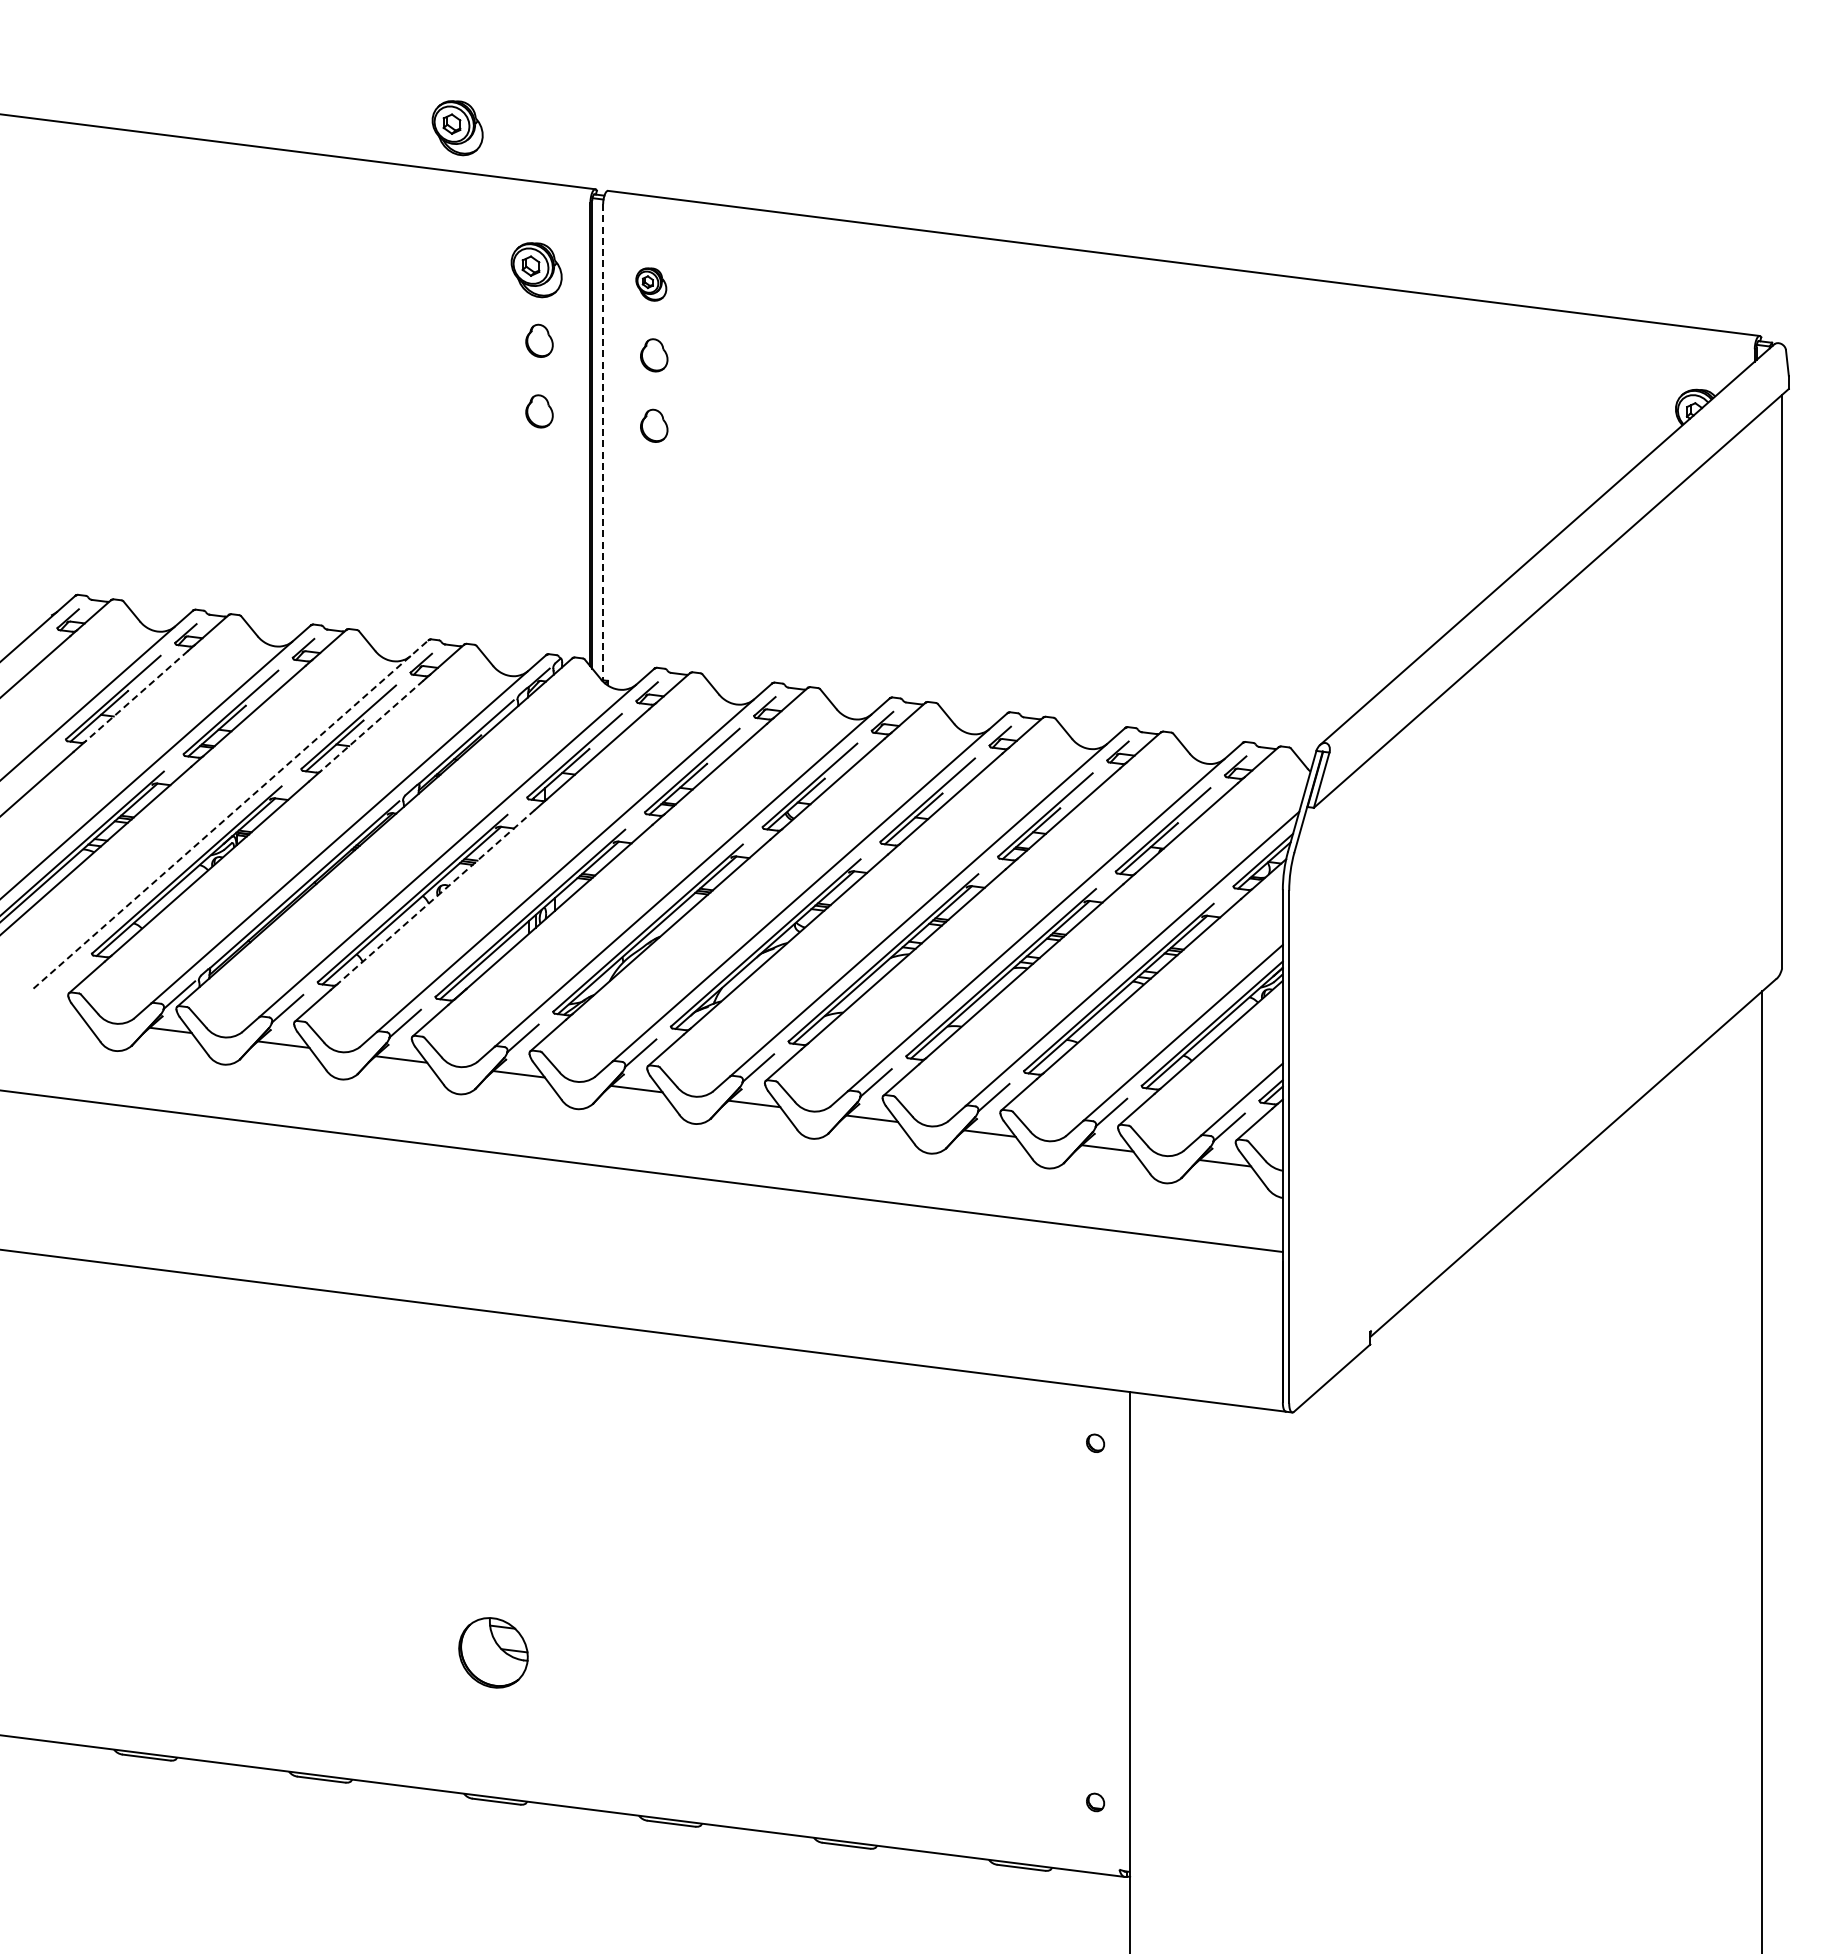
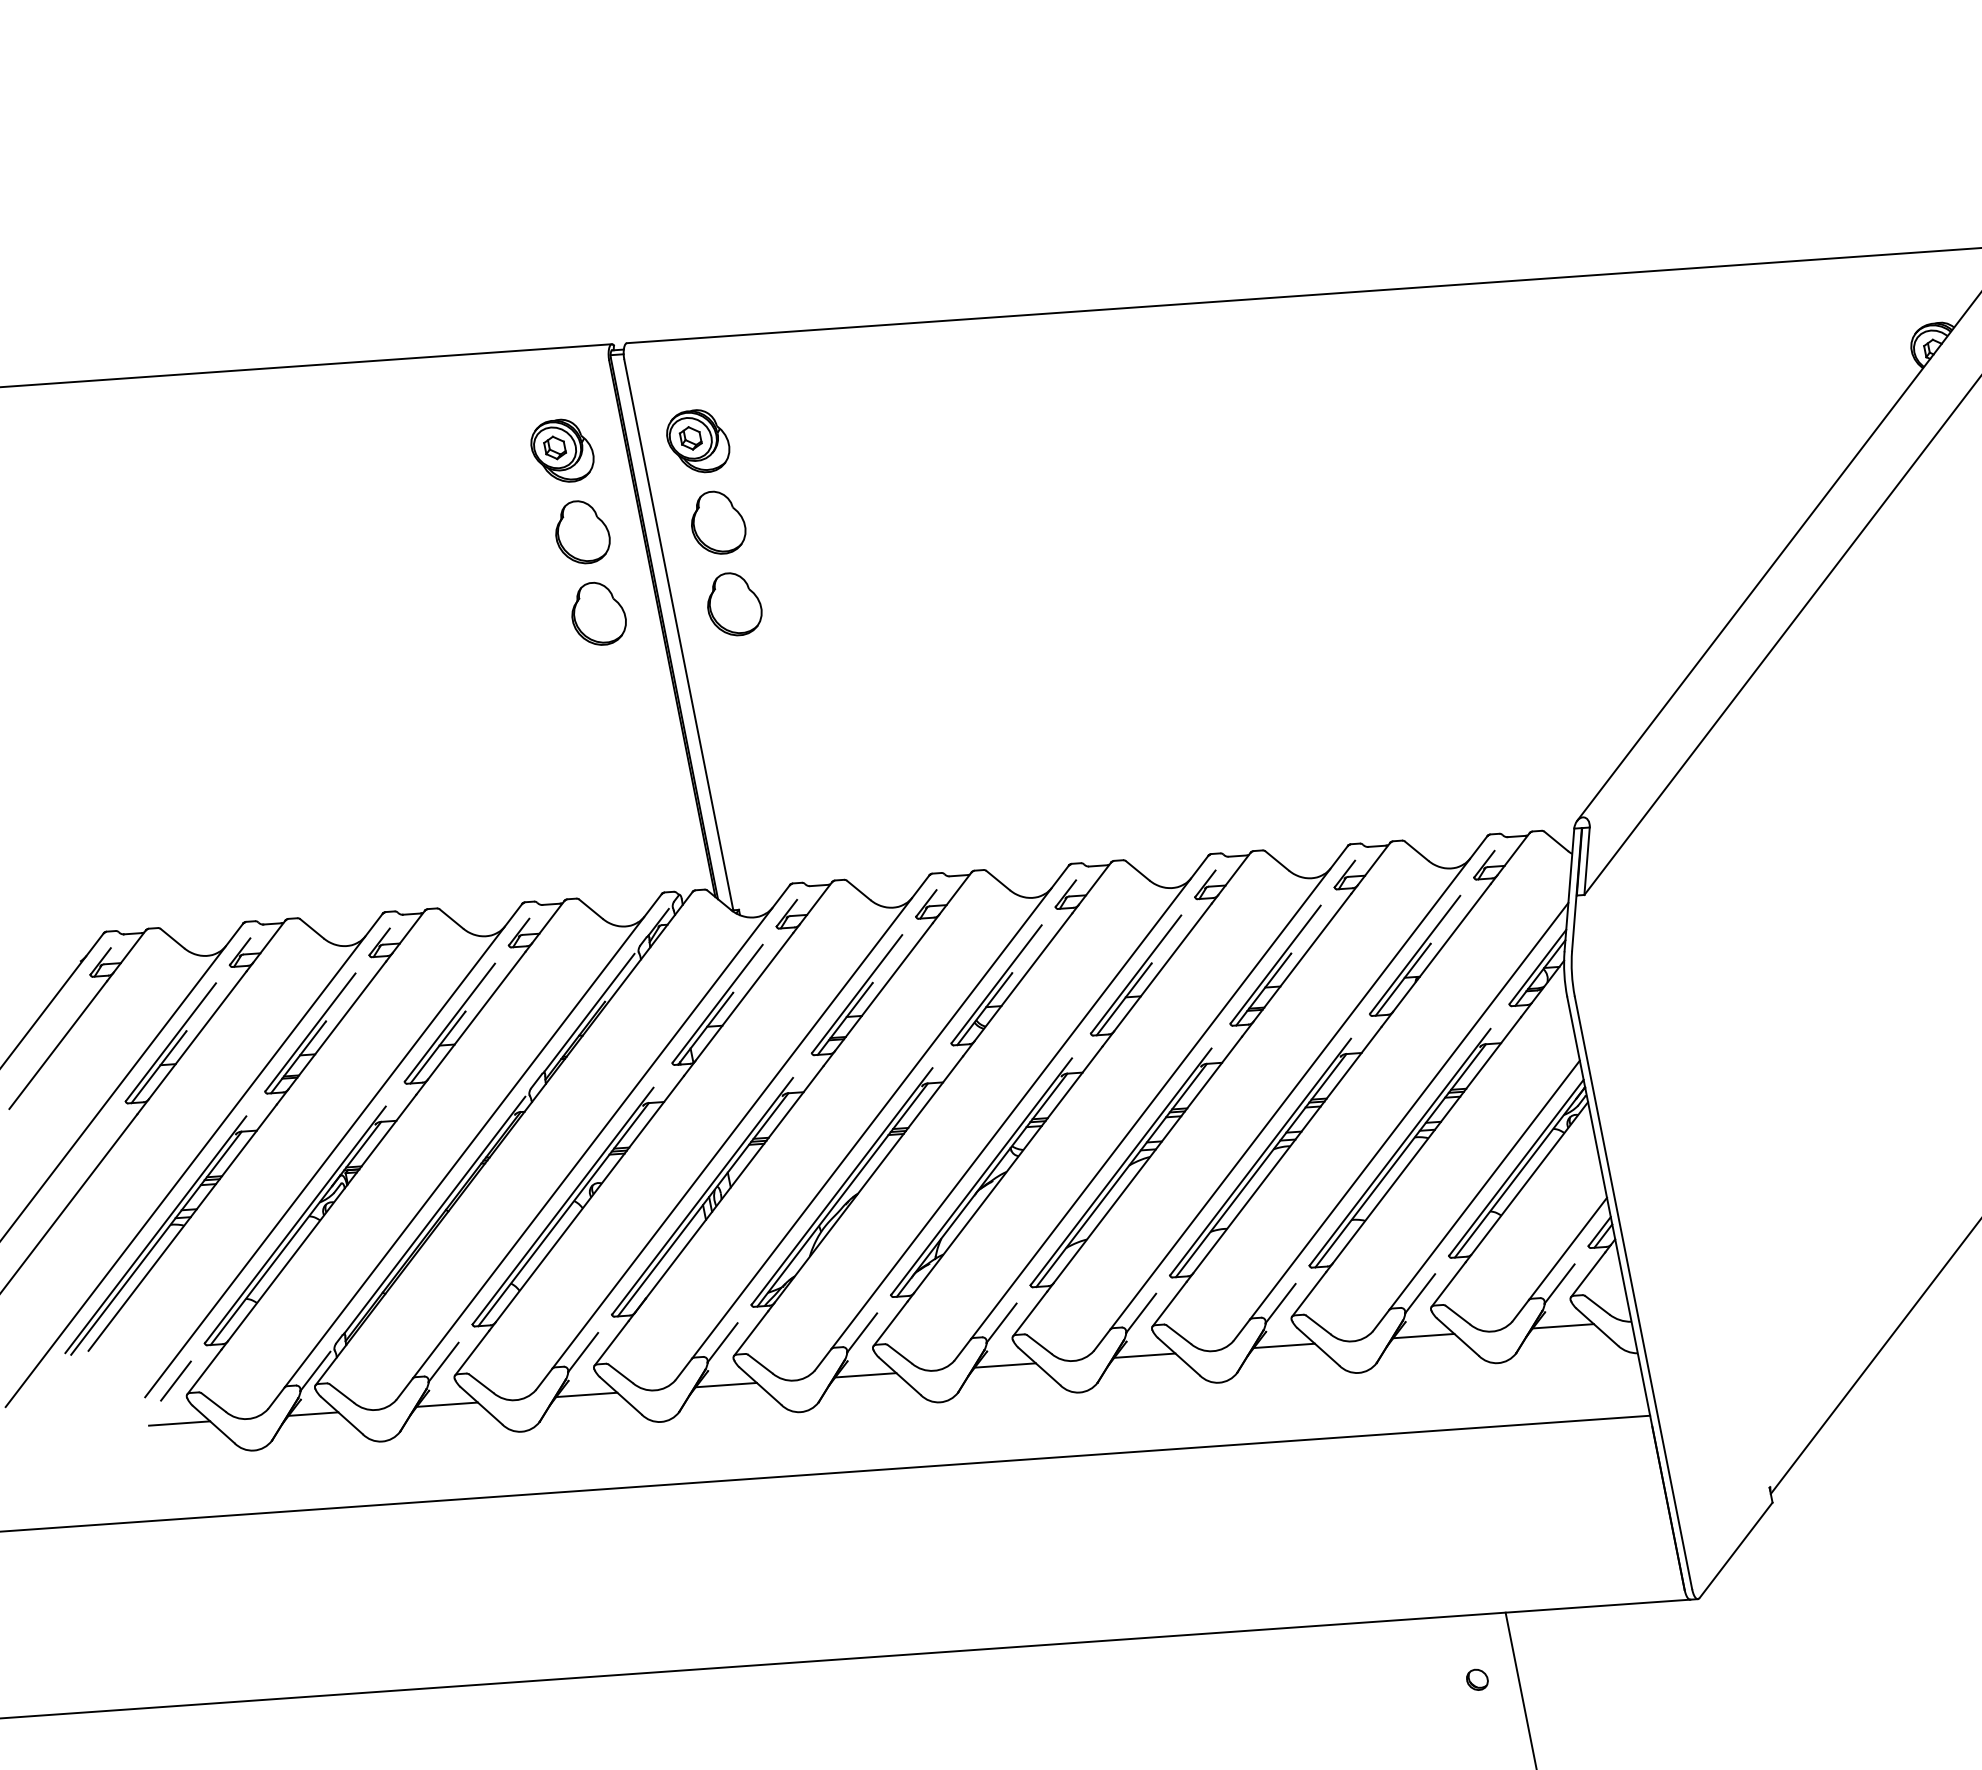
part: (457, 128) -> (438, 305), removed
part: (651, 284) -> (698, 441), size x1.67
part: (539, 340) -> (581, 531), size x1.67
part: (654, 355) -> (718, 522), size x1.67
part: (539, 411) -> (598, 613), size x1.67
part: (654, 425) -> (734, 603), size x1.67
line: (603, 442) -> (679, 635), dashed -> solid
line: (136, 696) -> (197, 1035), dashed -> solid
line: (371, 726) -> (476, 1016), dashed -> solid
line: (231, 814) -> (334, 1150), dashed -> solid
line: (436, 897) -> (590, 1199), dashed -> solid
line: (61, 980) -> (175, 1381), added
line: (57, 1015) -> (179, 1422), added

